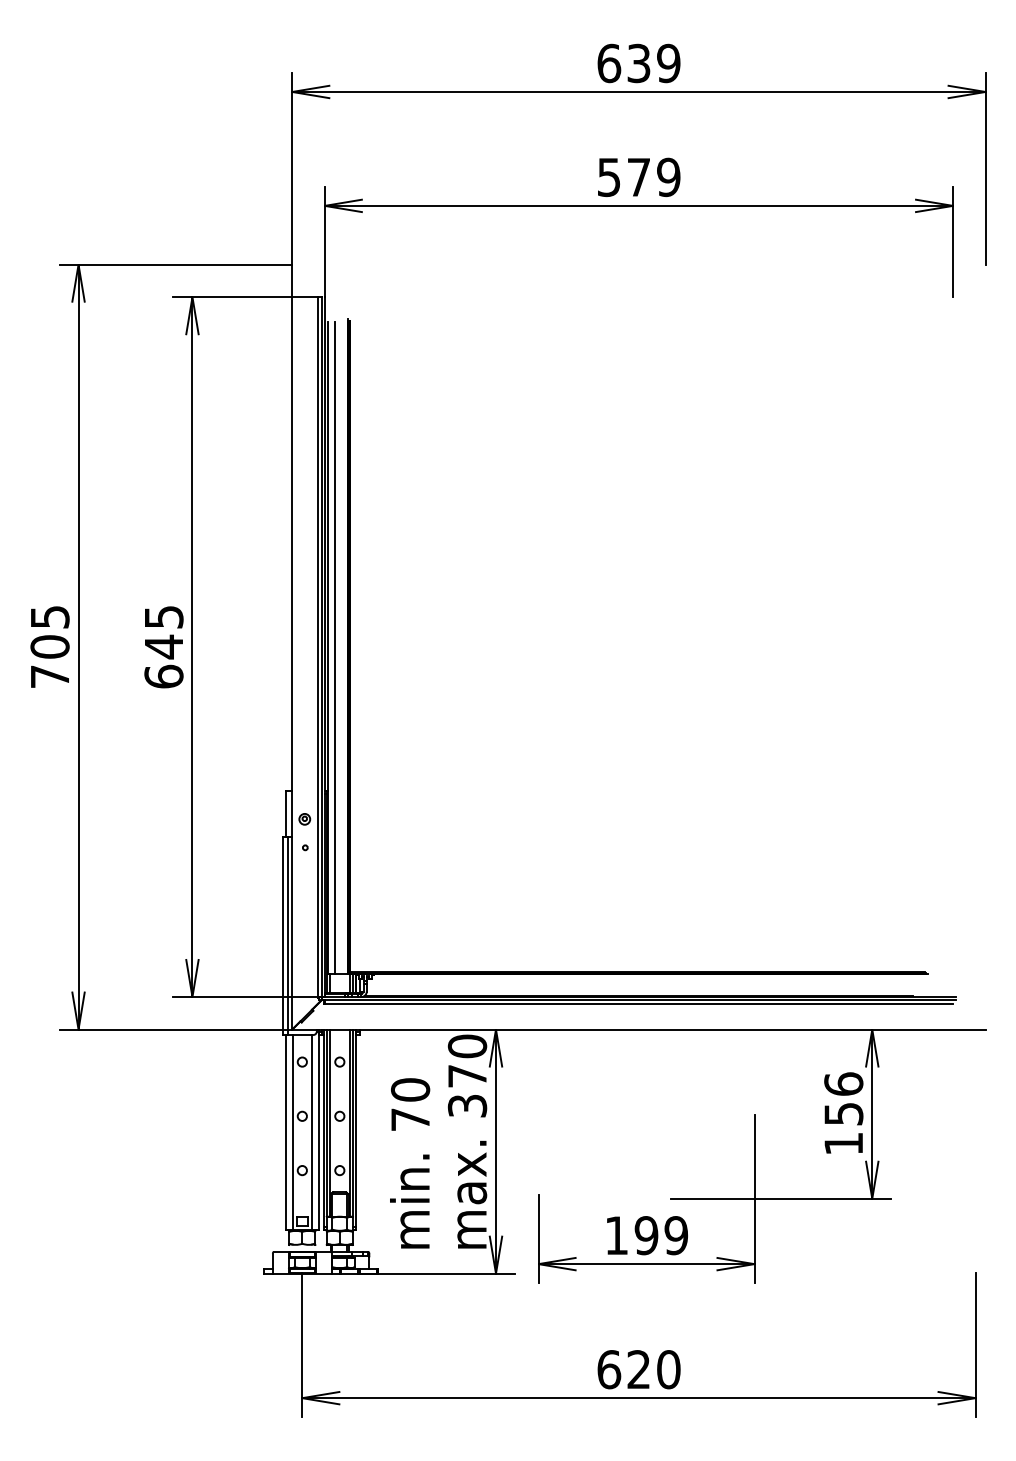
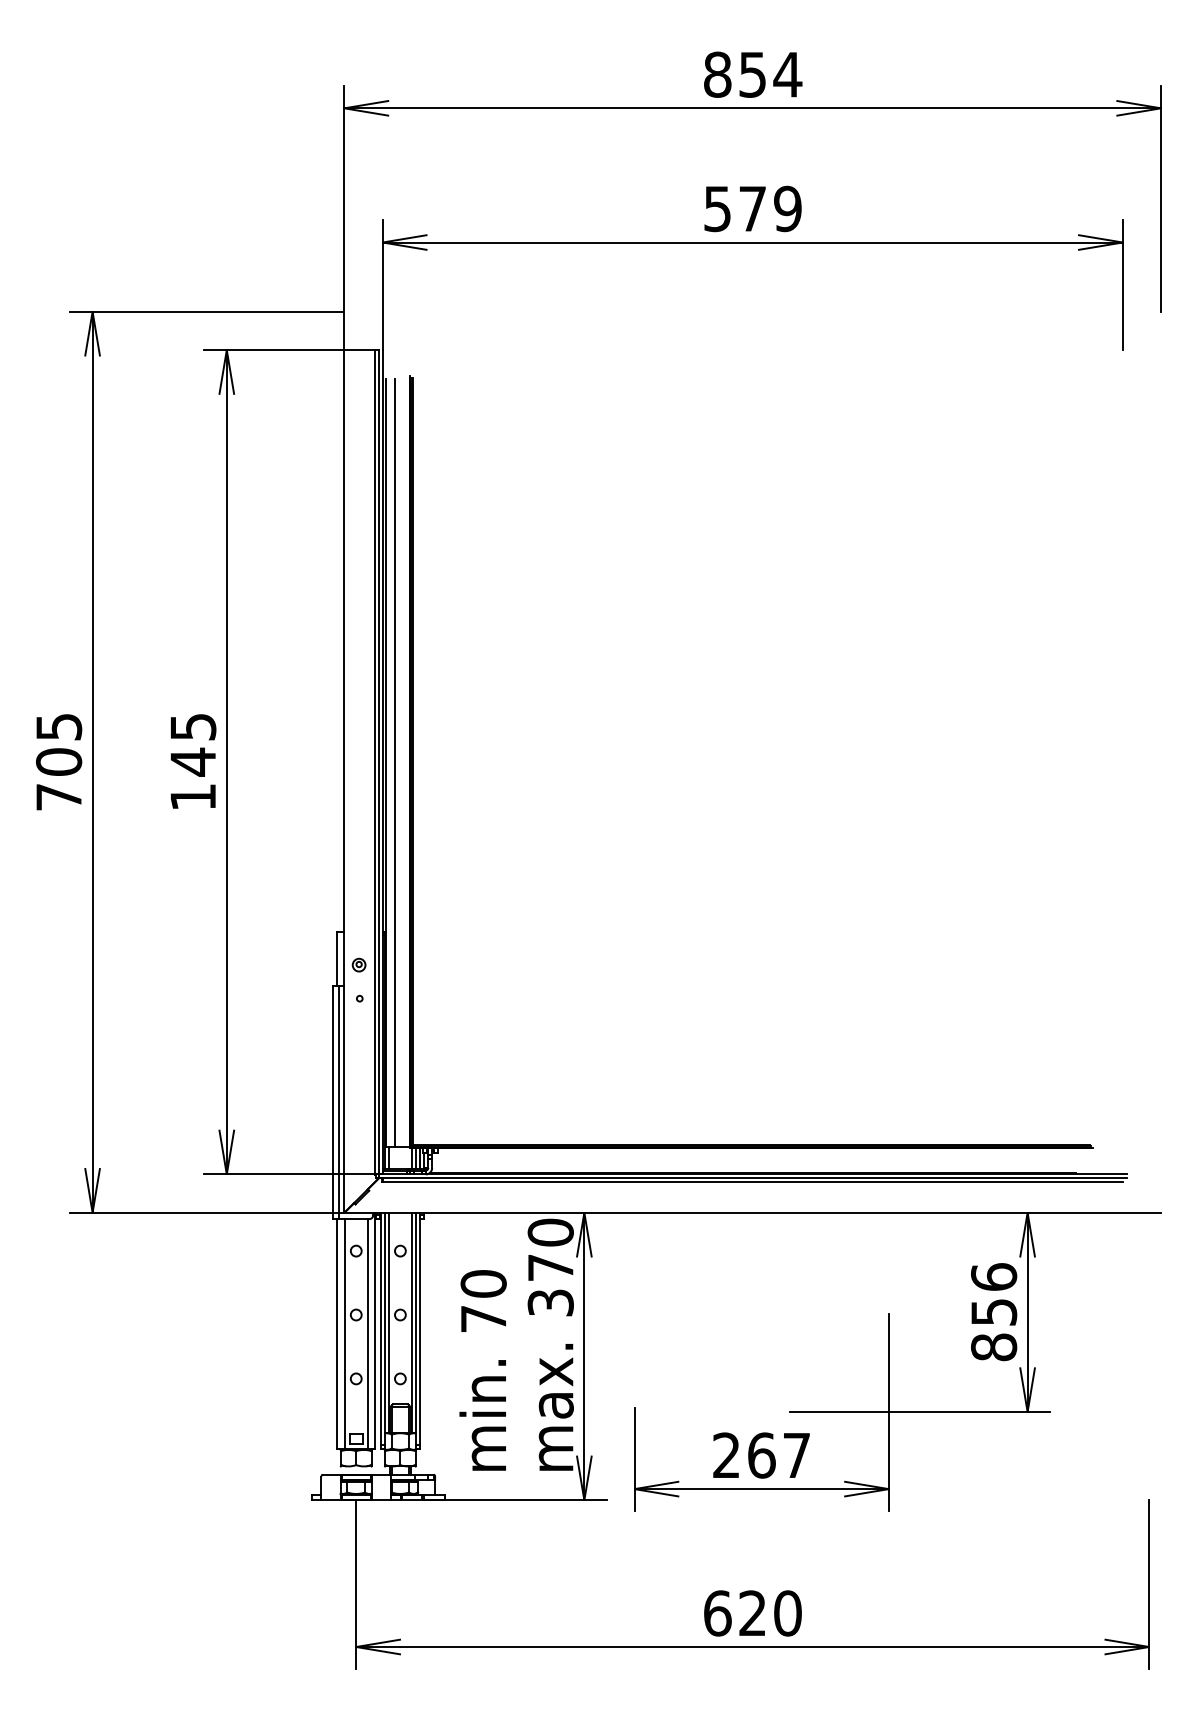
text: (639, 63) -> (753, 74), 639 -> 854
text: (164, 676) -> (193, 796), 645 -> 145
text: (844, 1143) -> (994, 1347), 156 -> 856
text: (646, 1235) -> (761, 1455), 199 -> 267

